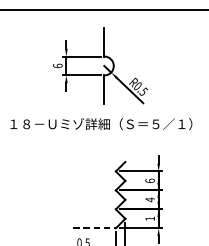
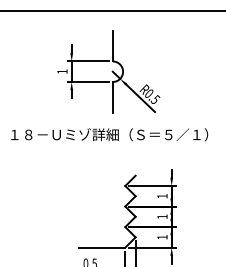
text: (57, 65) -> (62, 71), 6 -> 1
text: (150, 180) -> (162, 195), 6 -> 1
text: (150, 199) -> (162, 216), 4 -> 1
line: (94, 228) -> (102, 247), dashed -> solid

